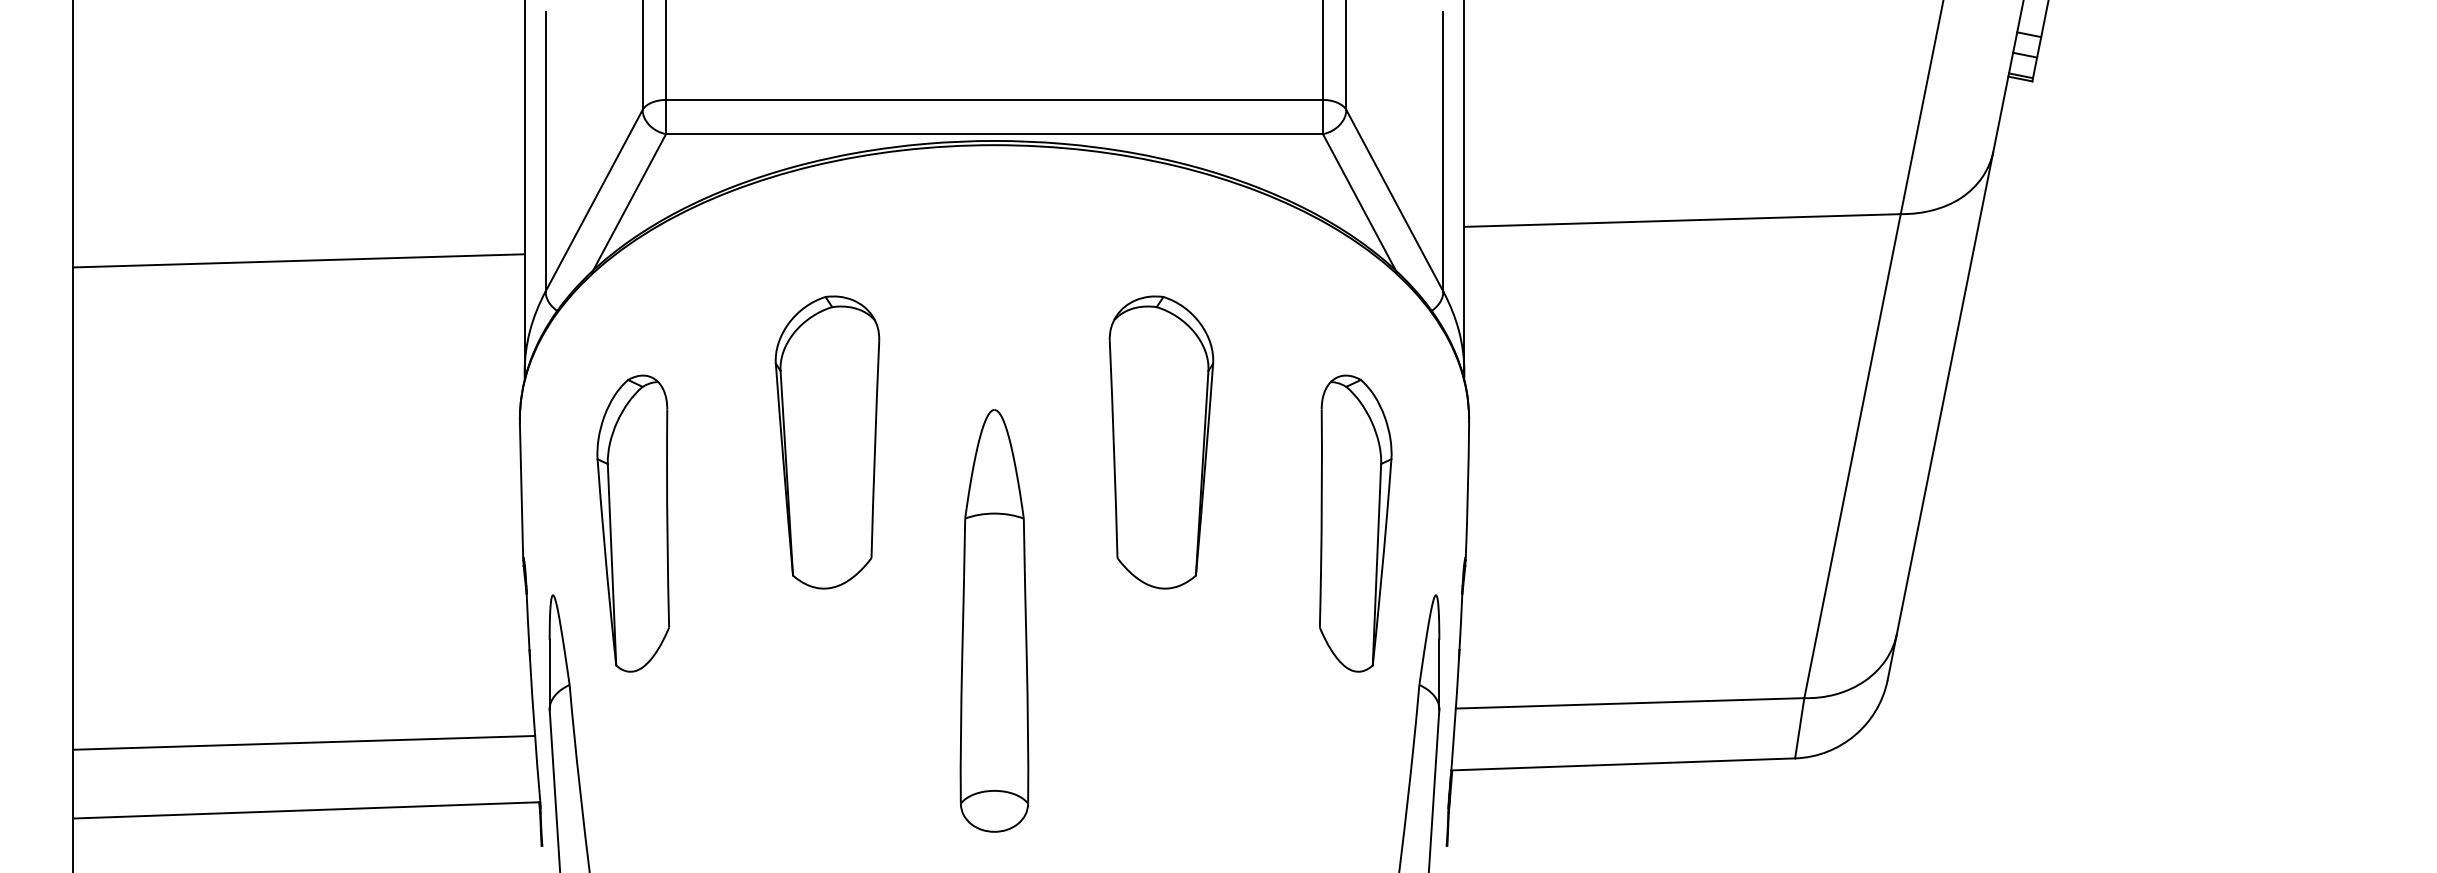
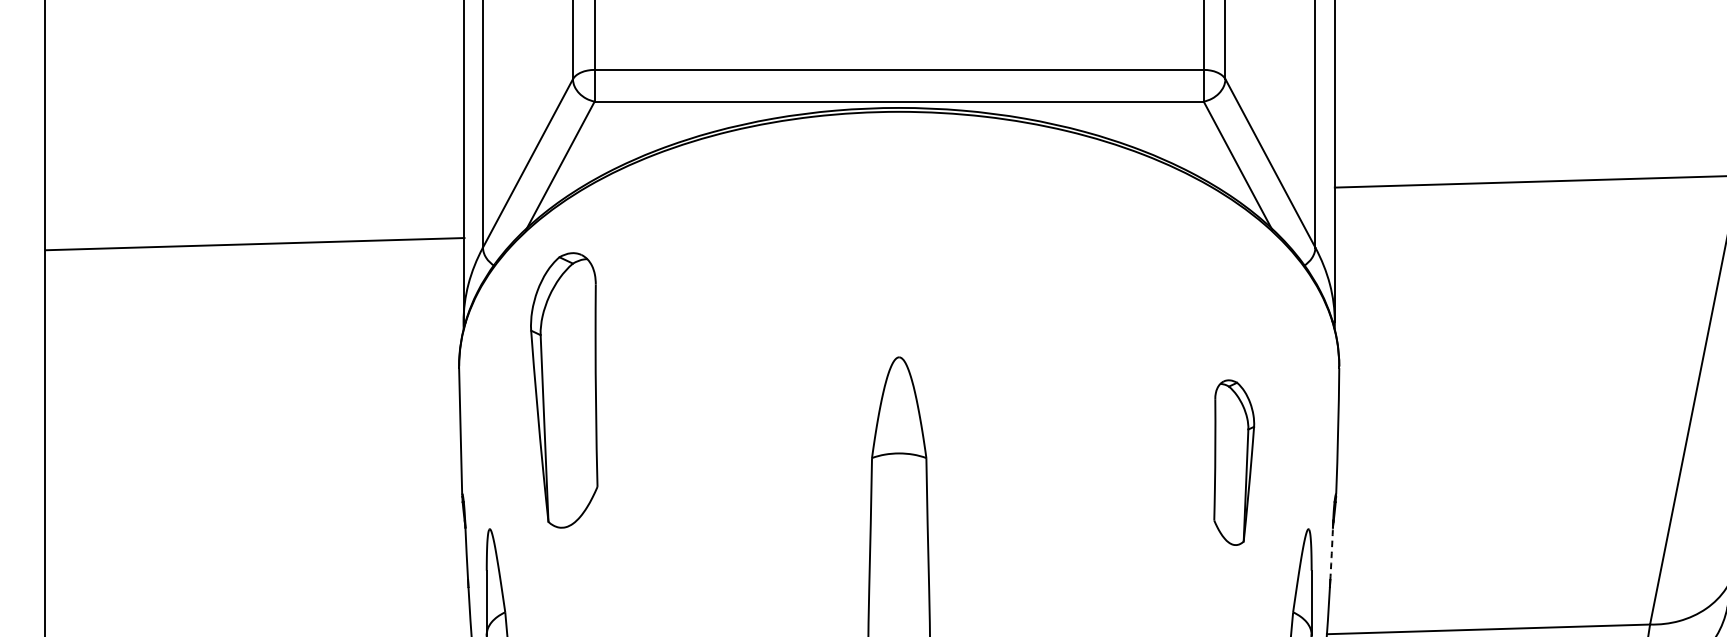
line: (298, 260) -> (254, 243), moved
part: (827, 442) -> (744, 387), removed
part: (1161, 442) -> (1054, 387), removed
part: (632, 523) -> (563, 390), moved
part: (1355, 523) -> (1233, 462), size x0.6
arc: (1461, 621) -> (1332, 553), solid -> dashed

